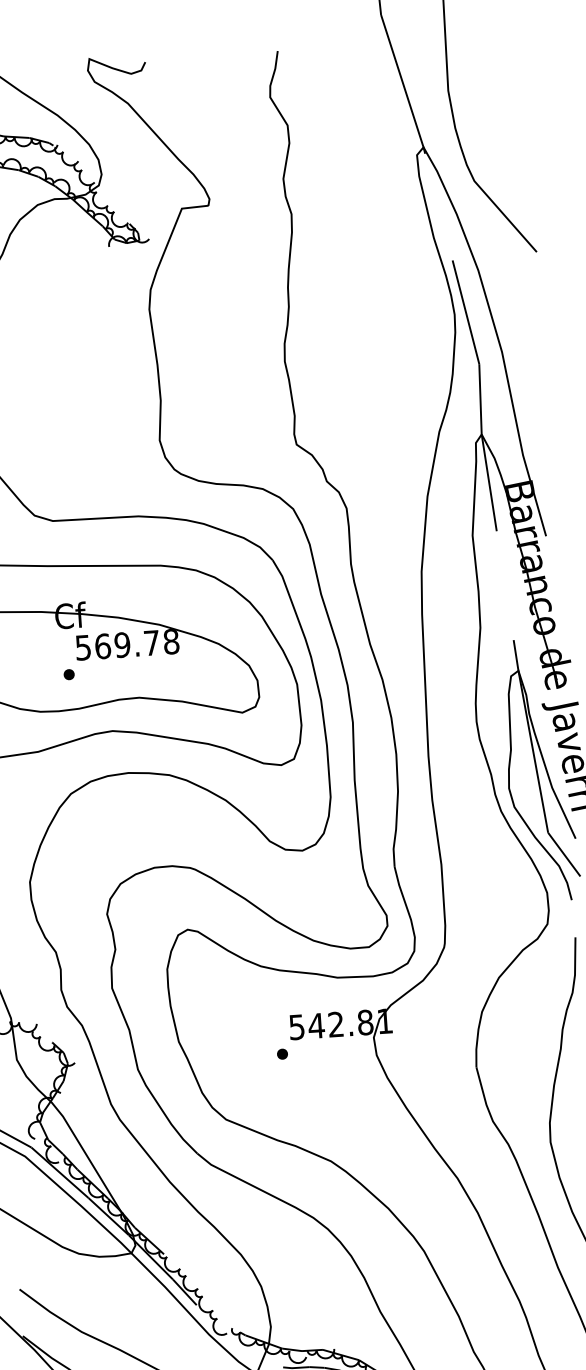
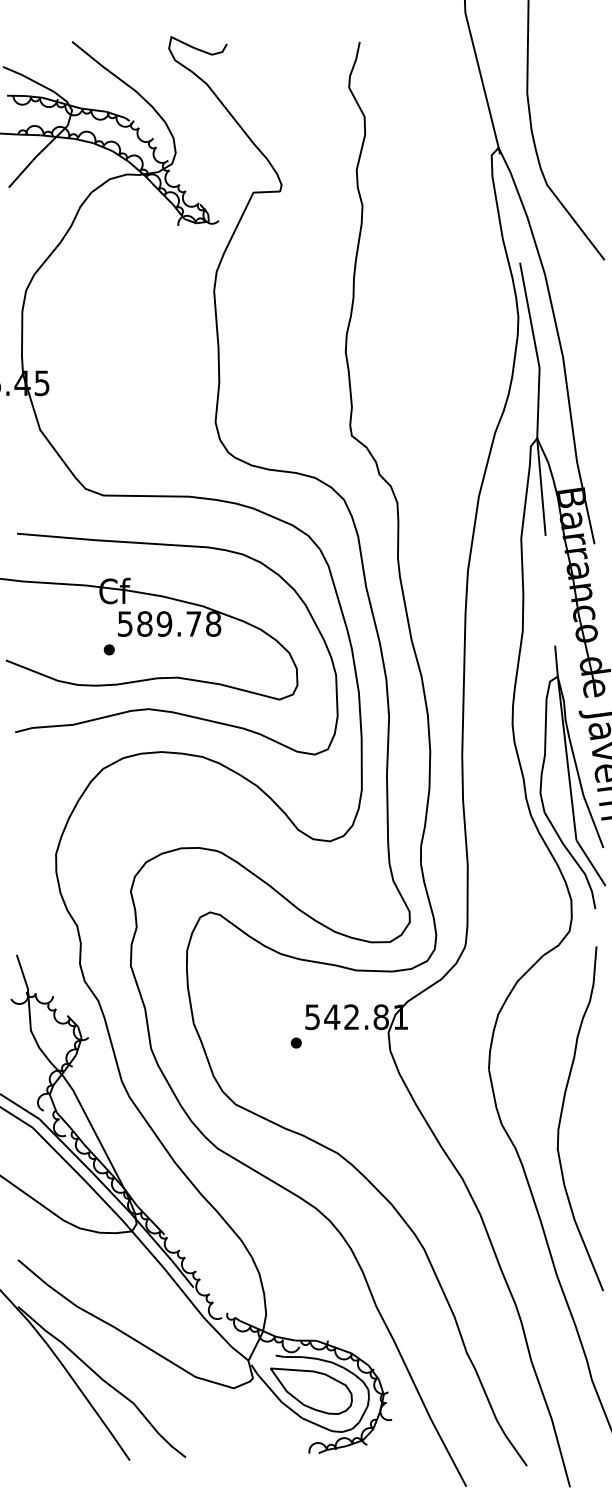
text: (102, 645) -> (144, 623), 569.78 -> 589.78

